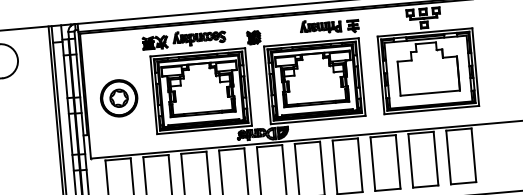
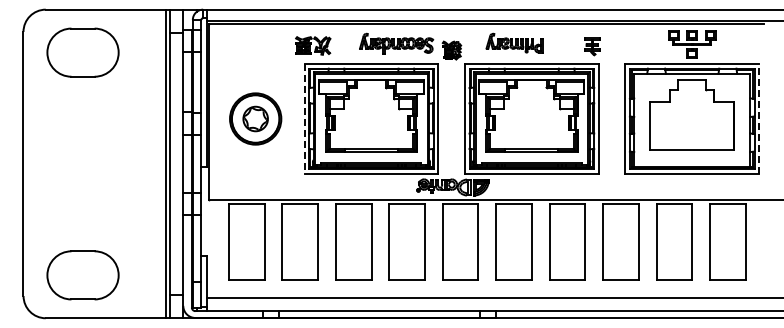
part: (320, 26) -> (514, 42), moved
part: (199, 37) -> (396, 43), moved
line: (476, 67) -> (759, 119), solid -> dashed
line: (153, 95) -> (304, 119), solid -> dashed

